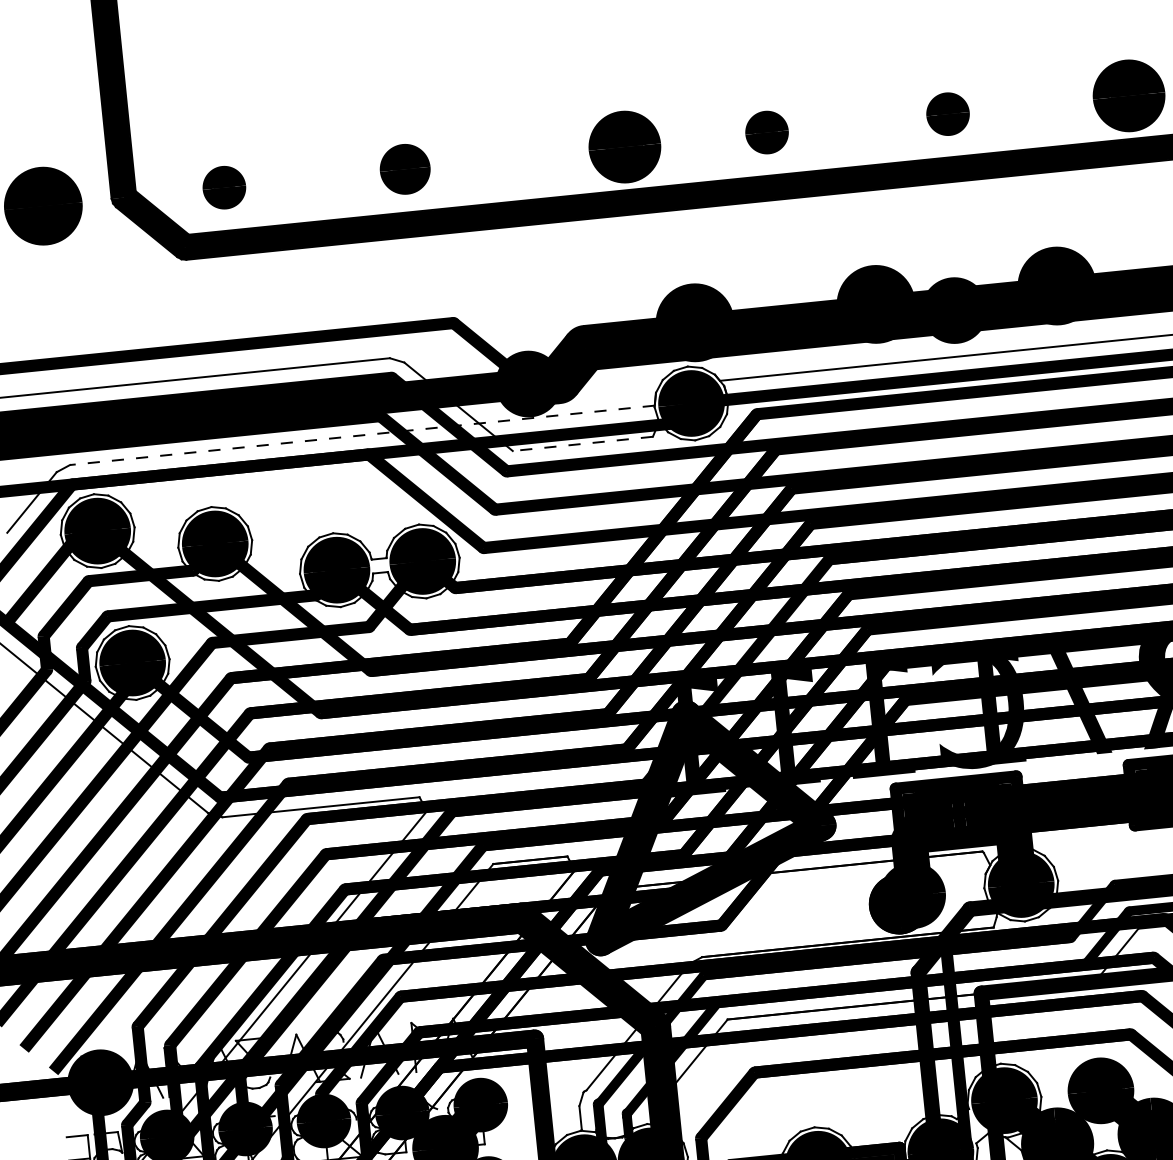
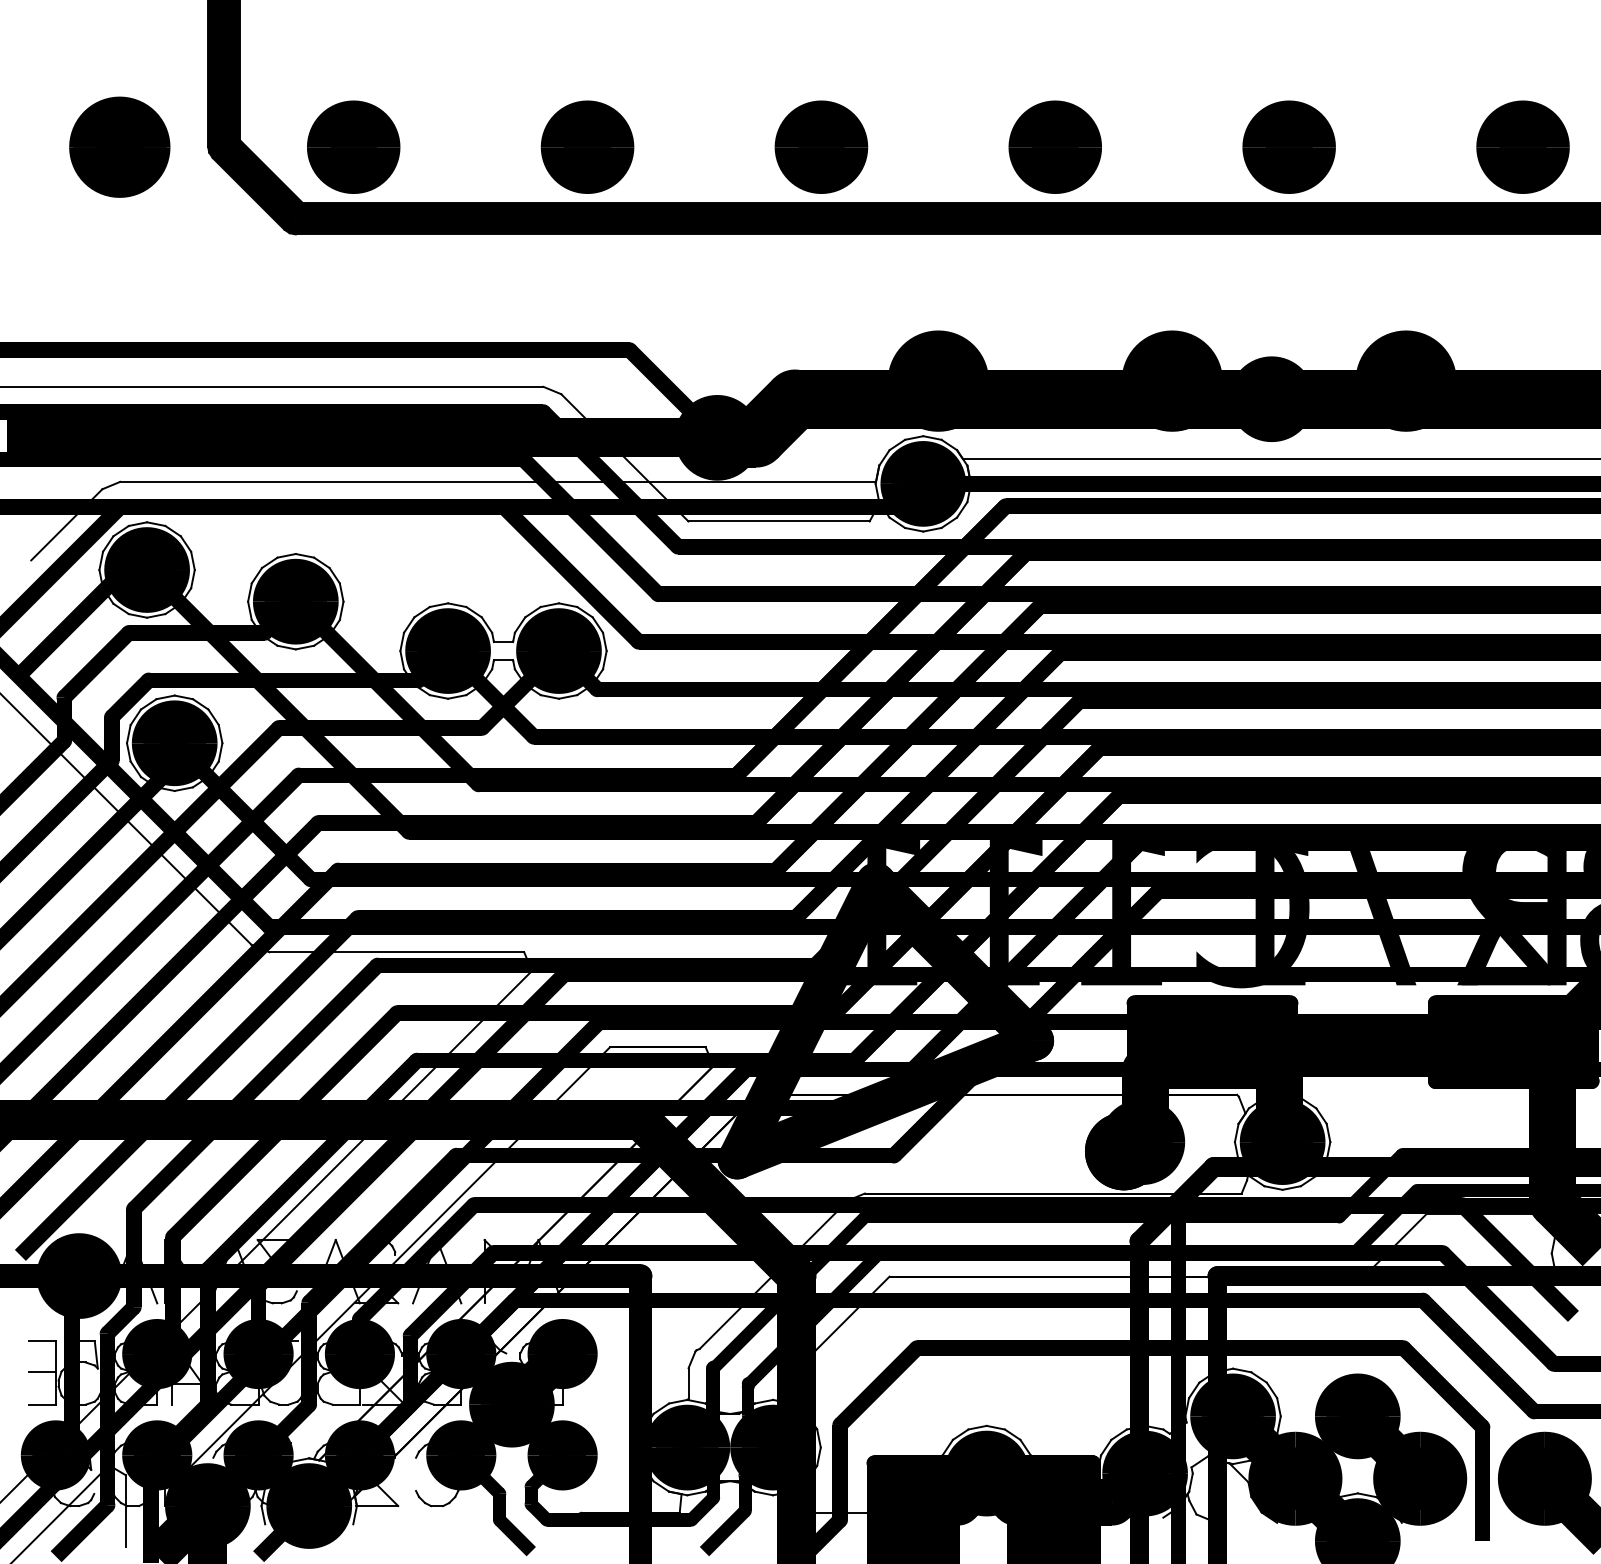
part: (947, 113) -> (1288, 146), size x1.67
part: (766, 132) -> (1054, 146), size x1.67
part: (624, 146) -> (821, 146), moved
part: (405, 168) -> (587, 146), size x1.43
part: (224, 187) -> (353, 146), size x1.67
line: (362, 435) -> (498, 481), dashed -> solid
line: (583, 443) -> (779, 521), dashed -> solid

